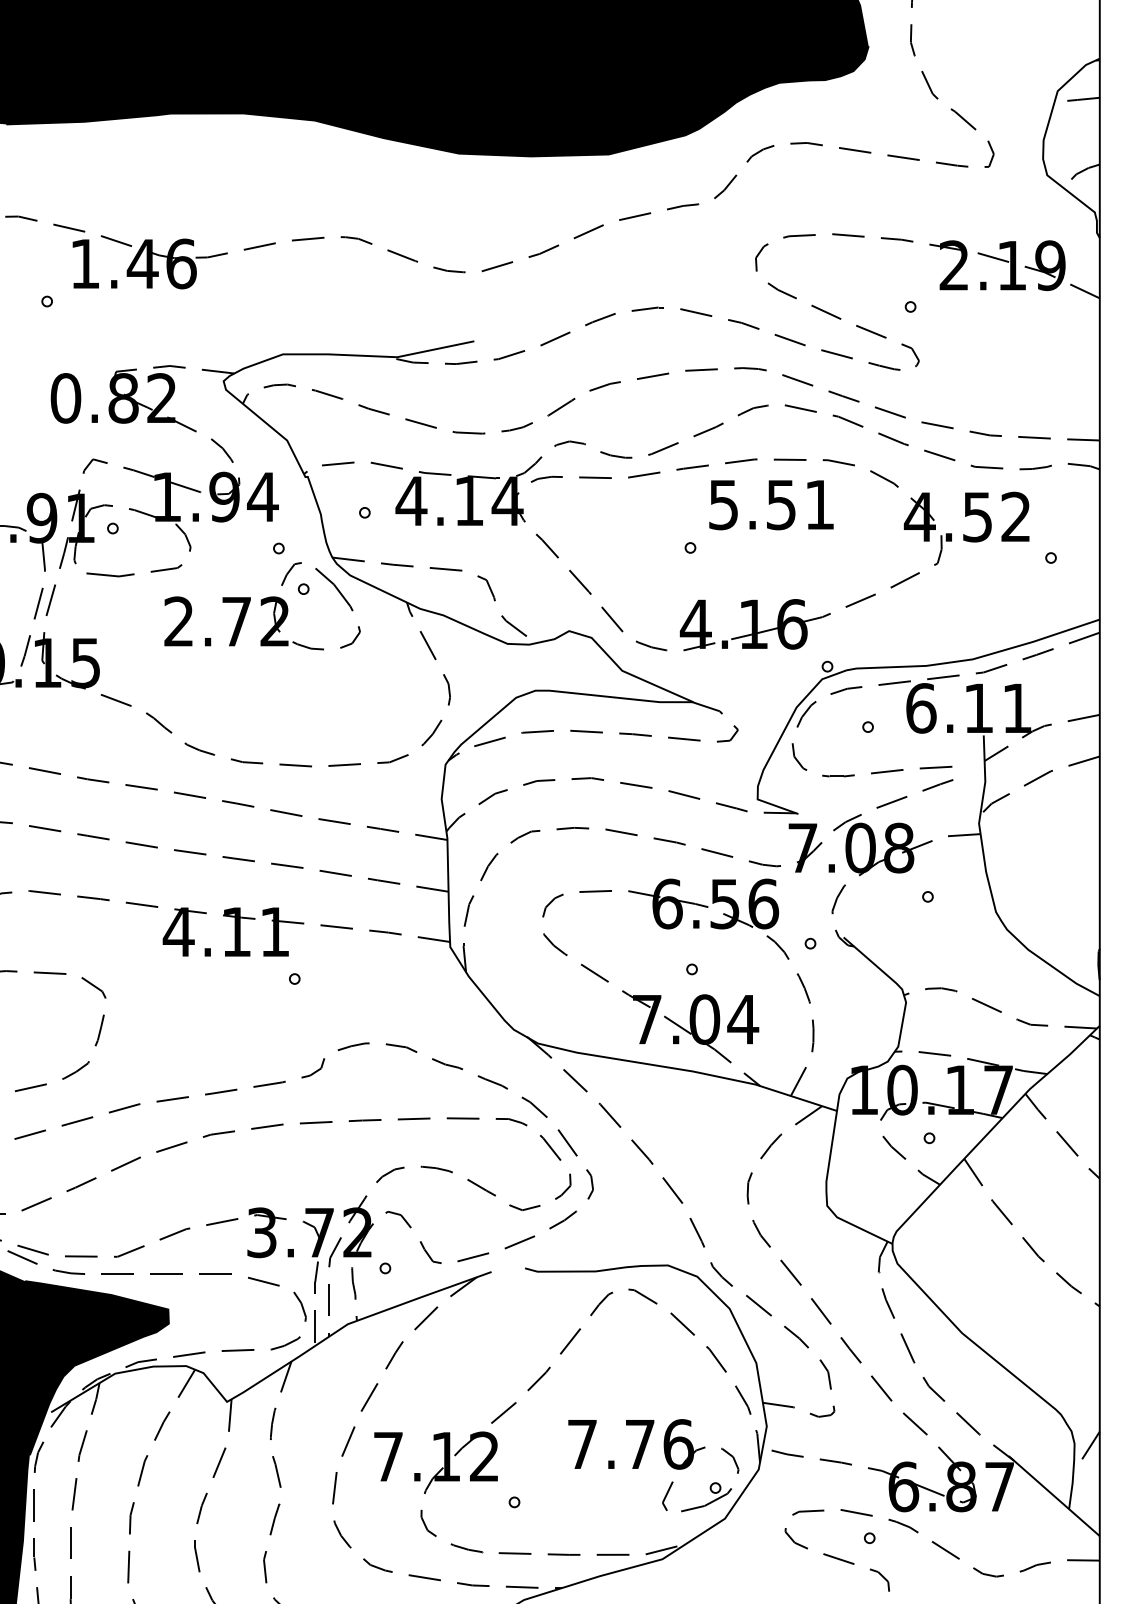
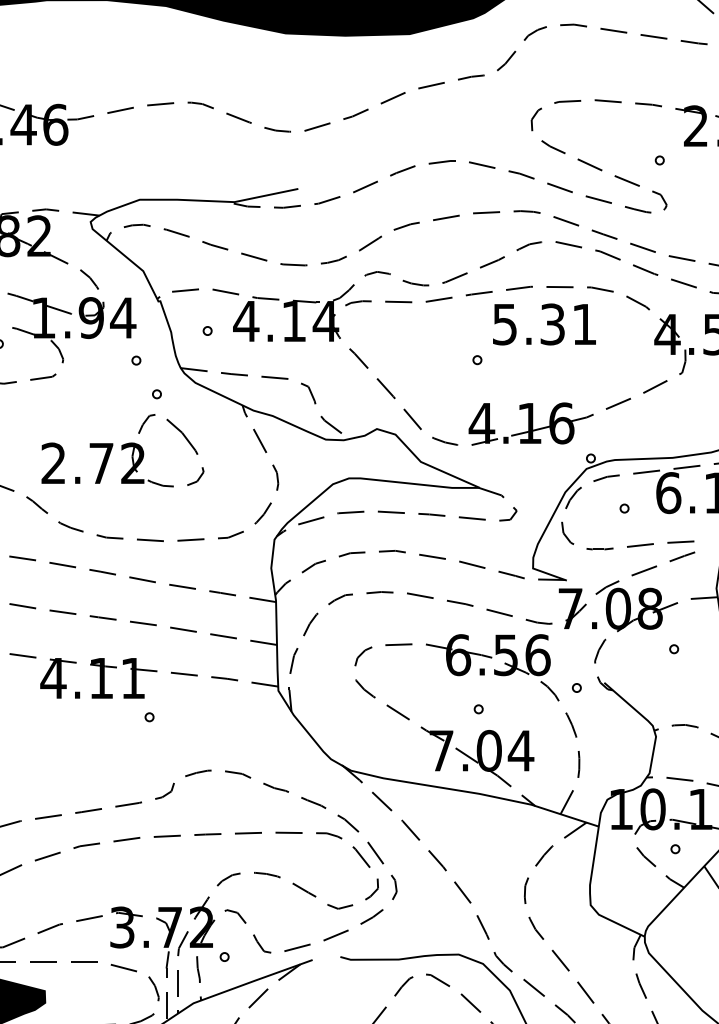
text: (781, 504) -> (552, 324), 5.51 -> 5.31
part: (262, 606) -> (122, 450), moved

